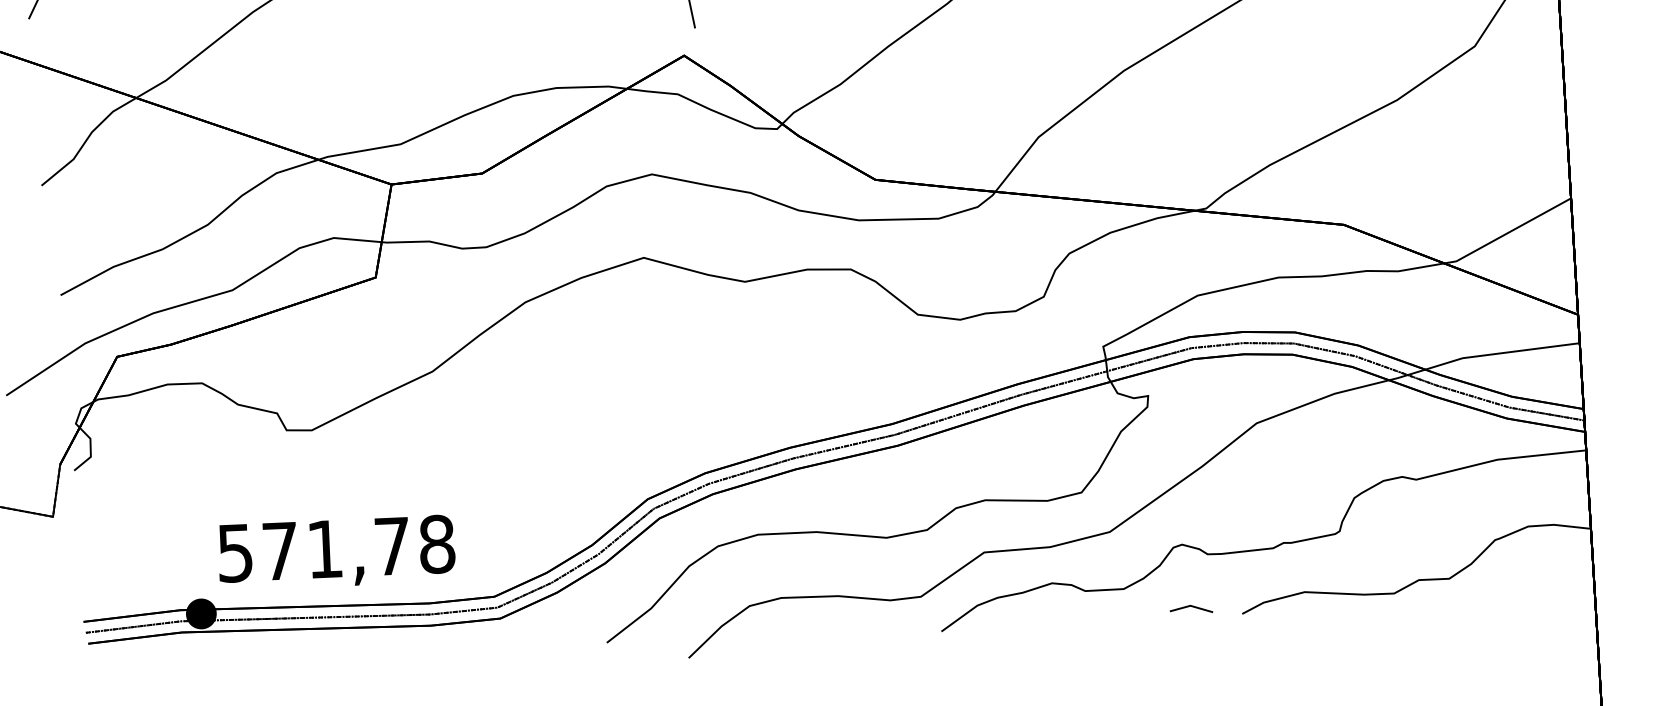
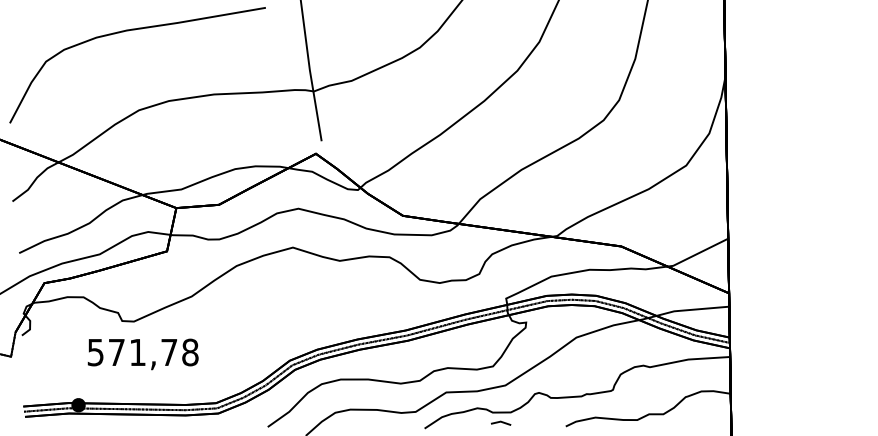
text: (335, 553) -> (142, 354), moved
line: (1192, 607) -> (501, 422), moved

